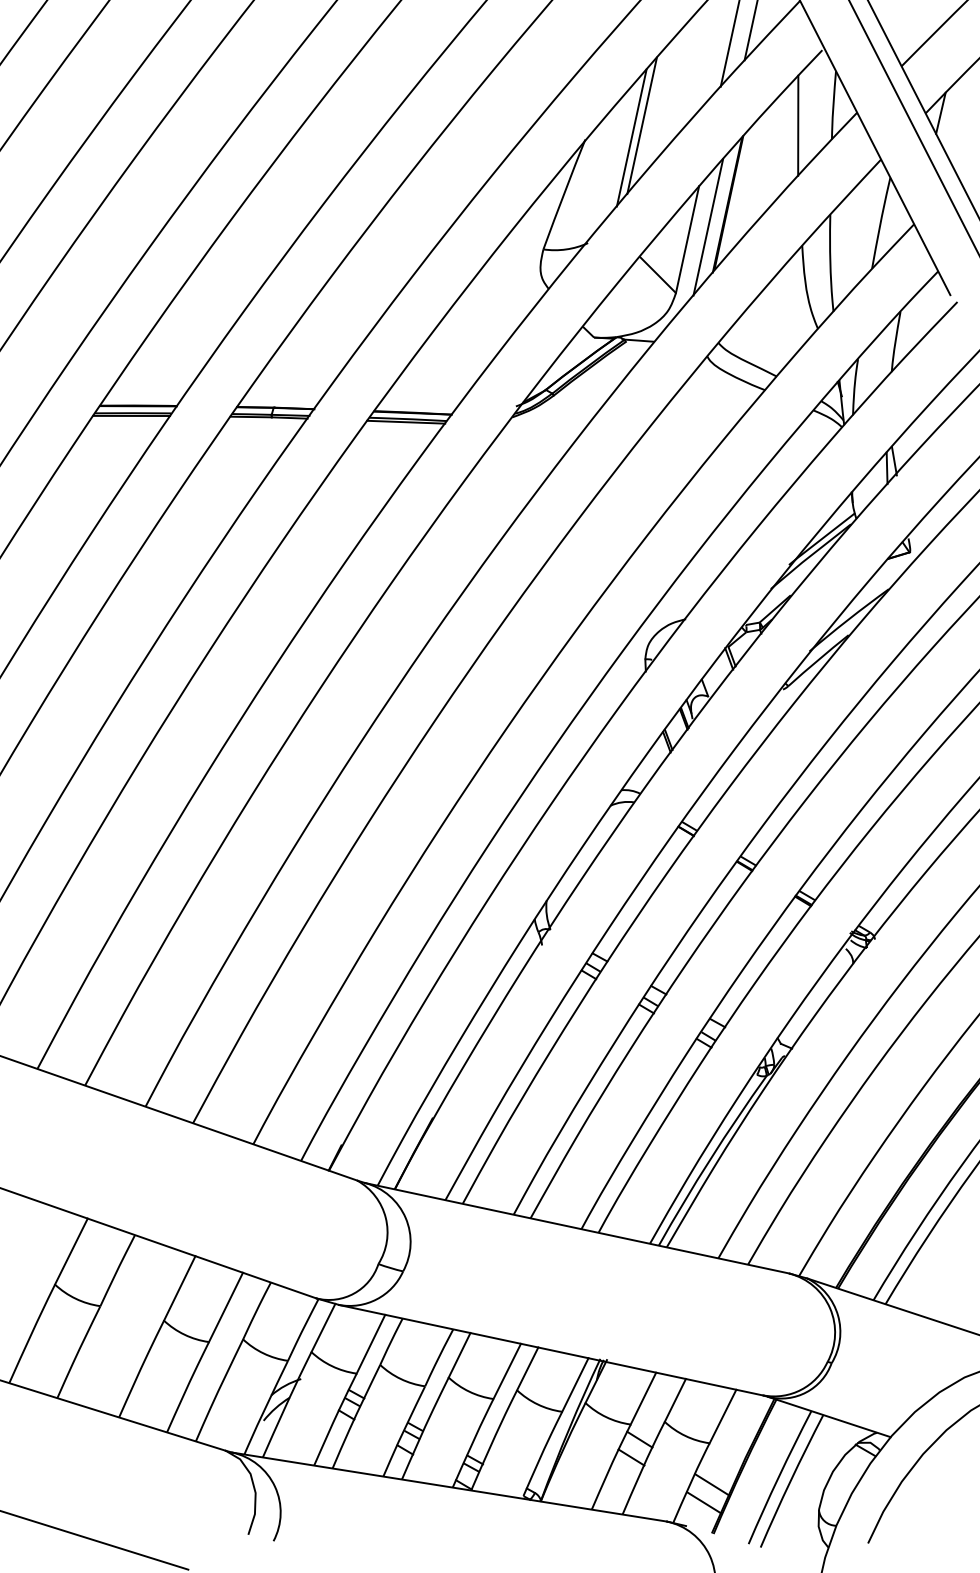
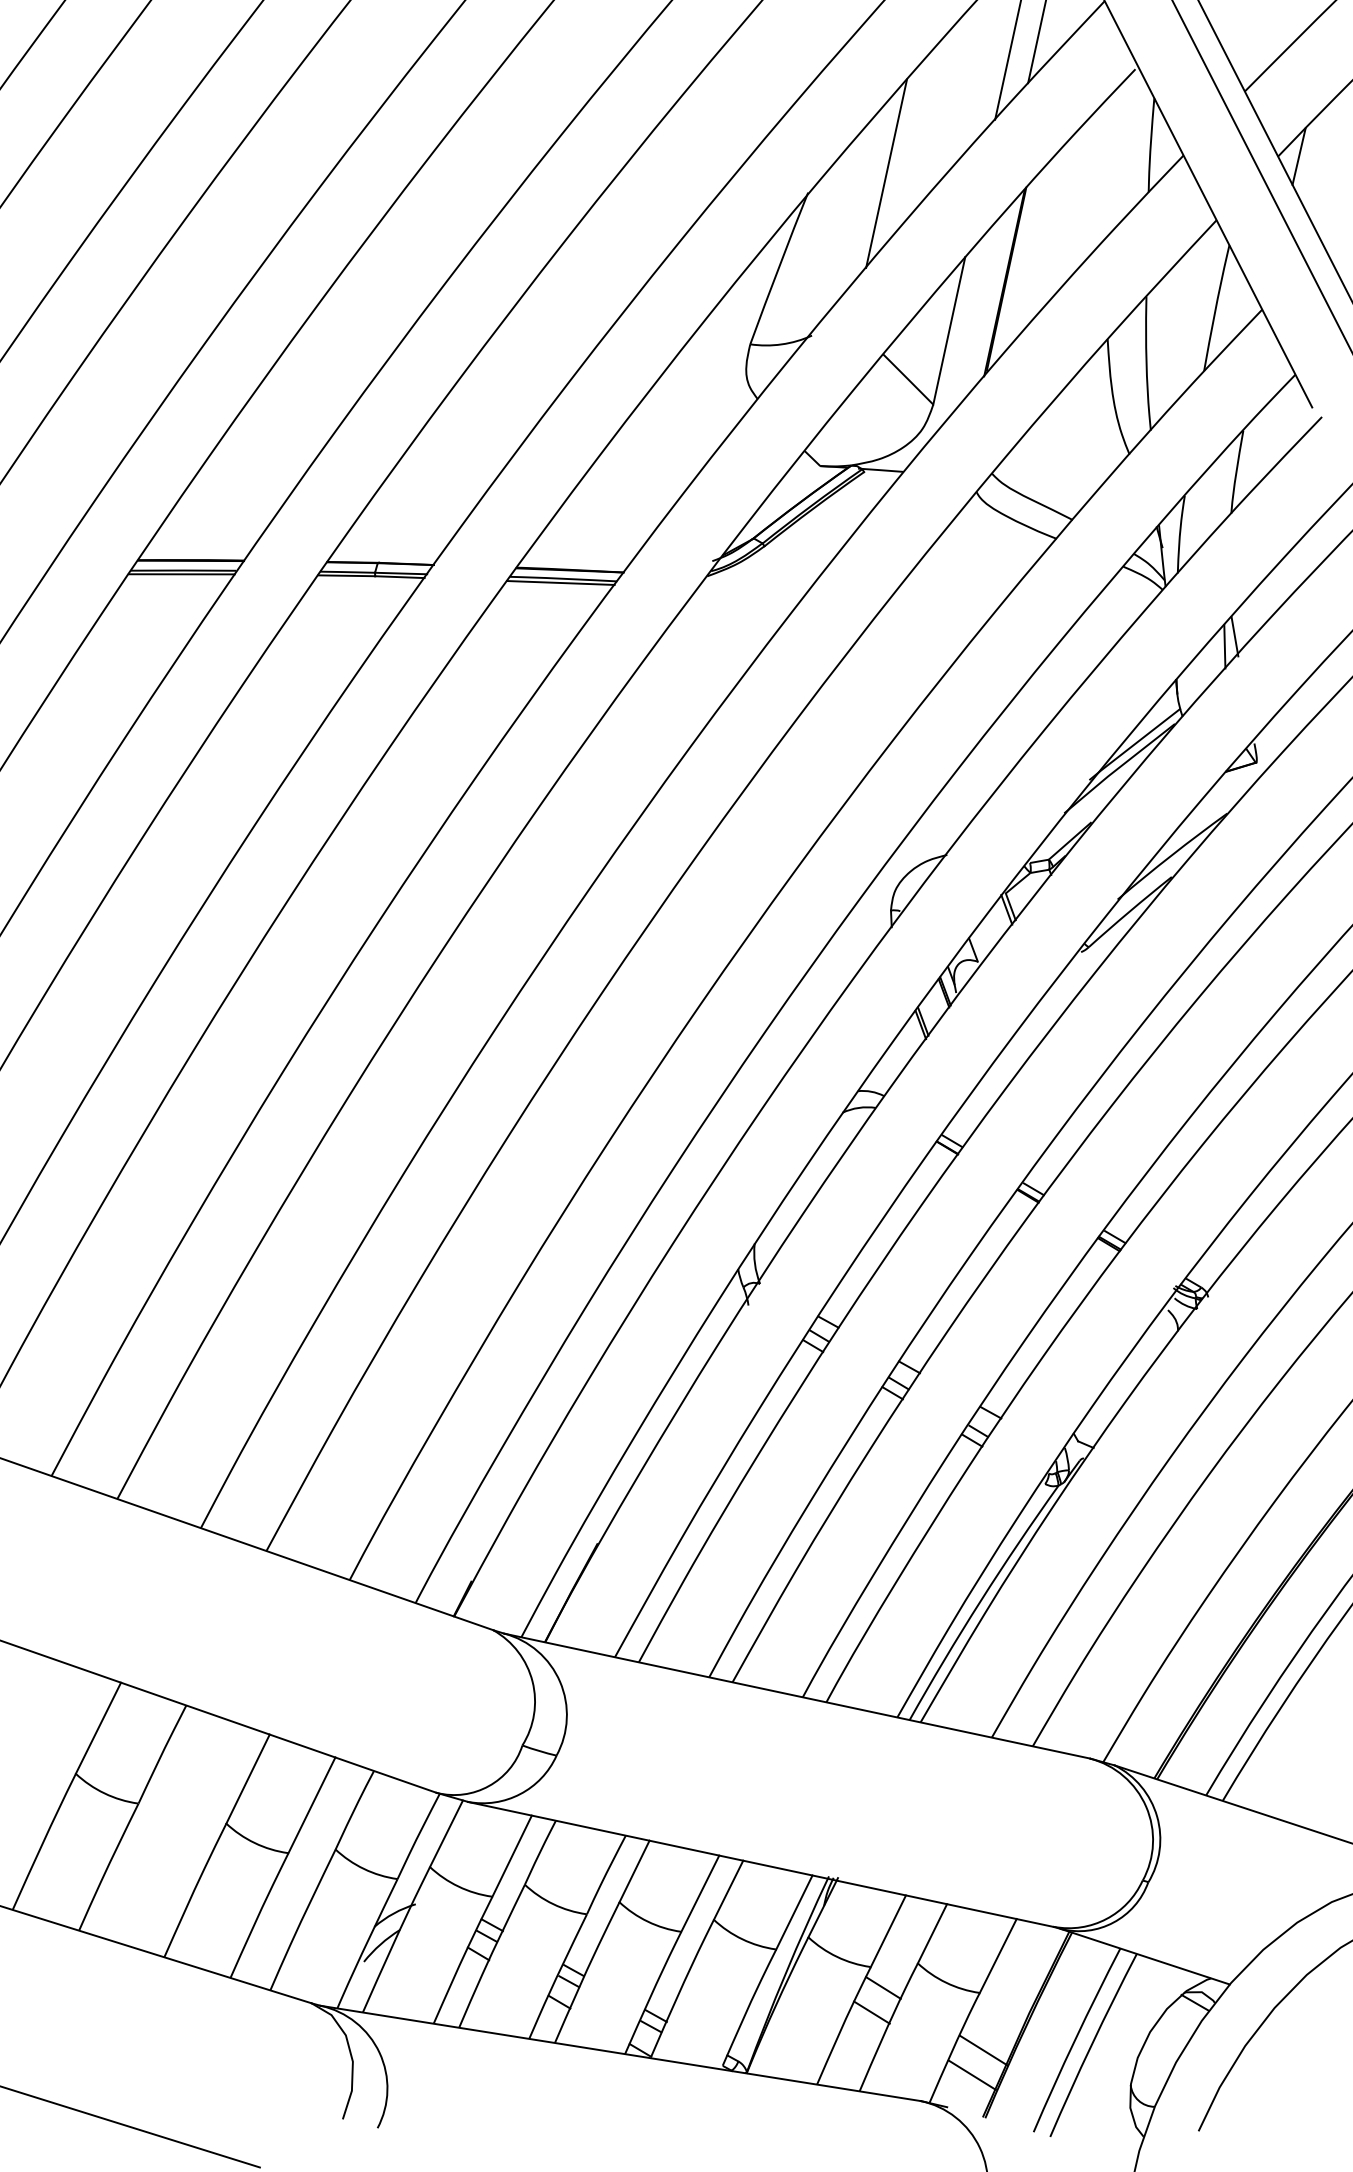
line: (798, 125) -> (1102, 173), removed
line: (631, 137) -> (871, 189), removed
line: (708, 227) -> (978, 314), removed

